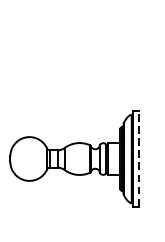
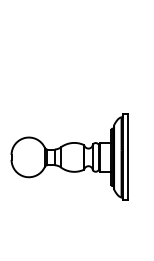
line: (139, 158) -> (128, 156), dashed -> solid

